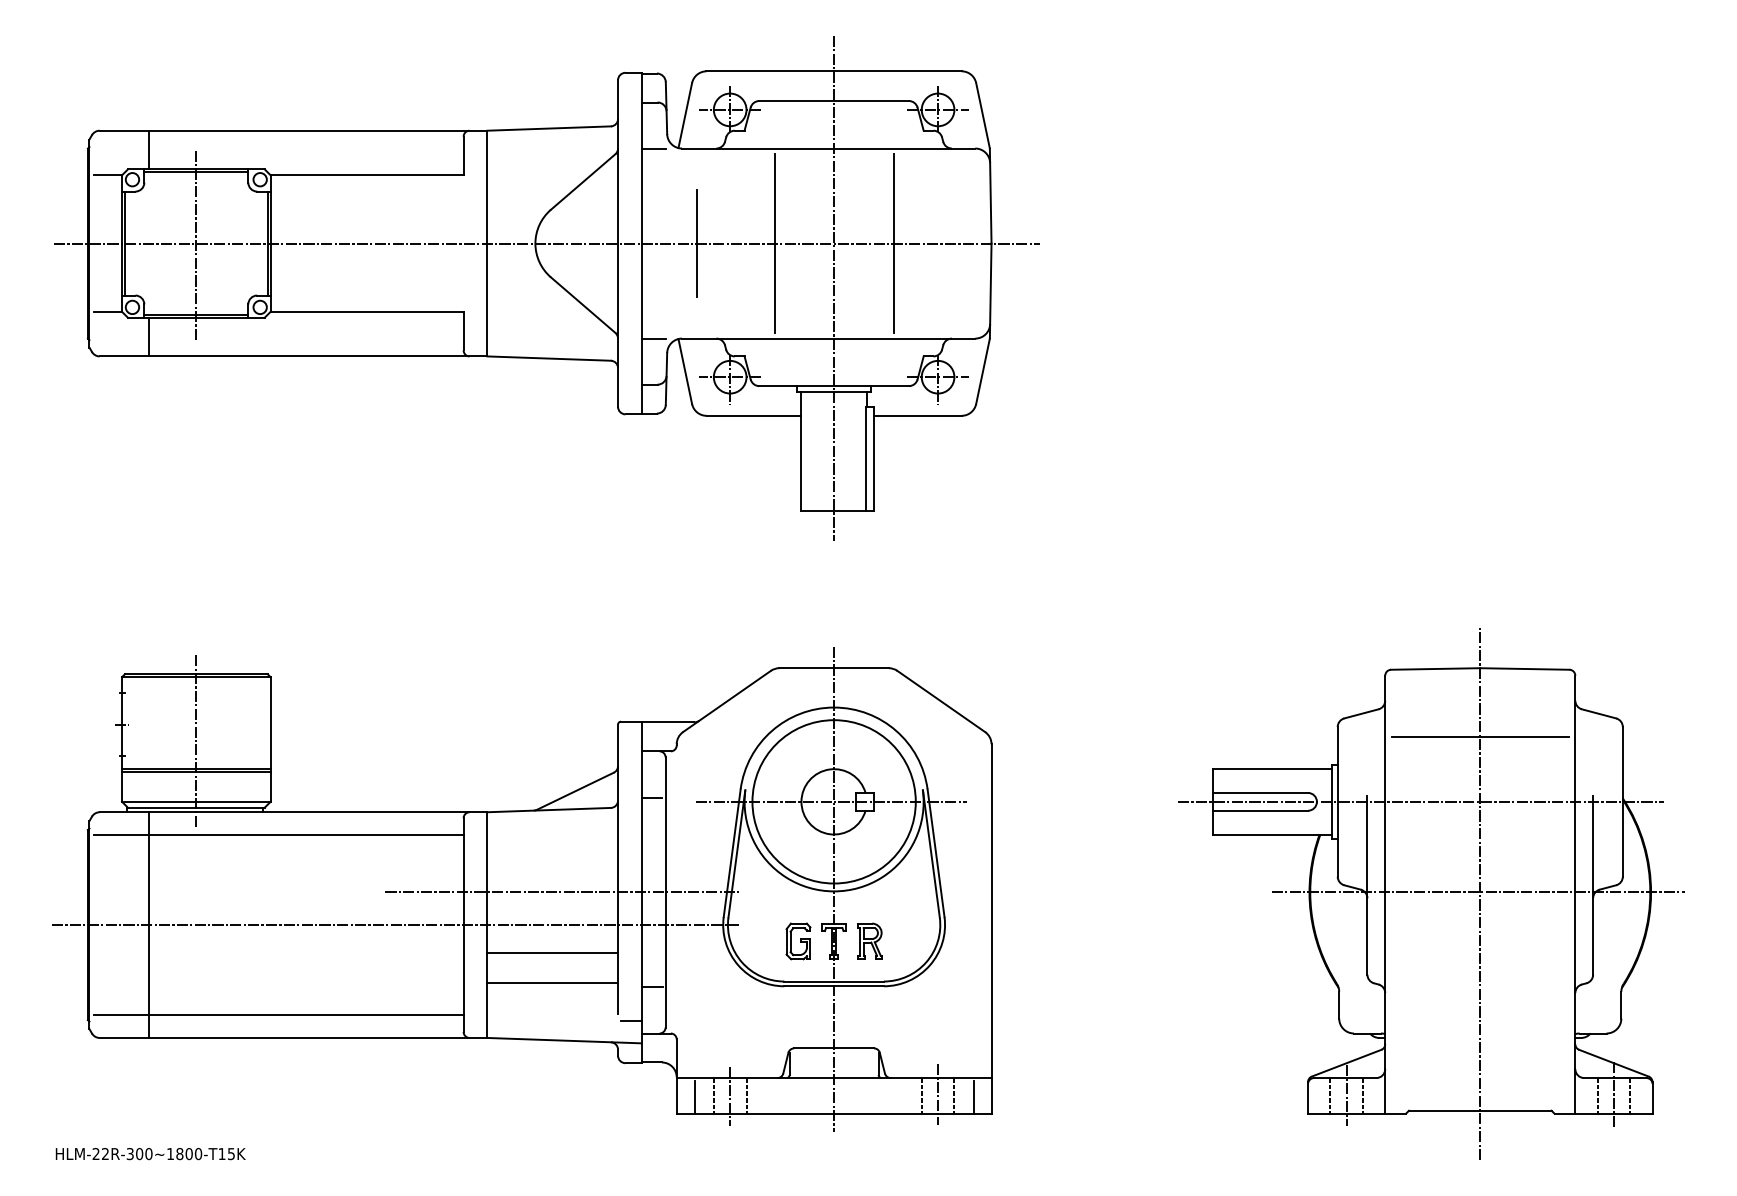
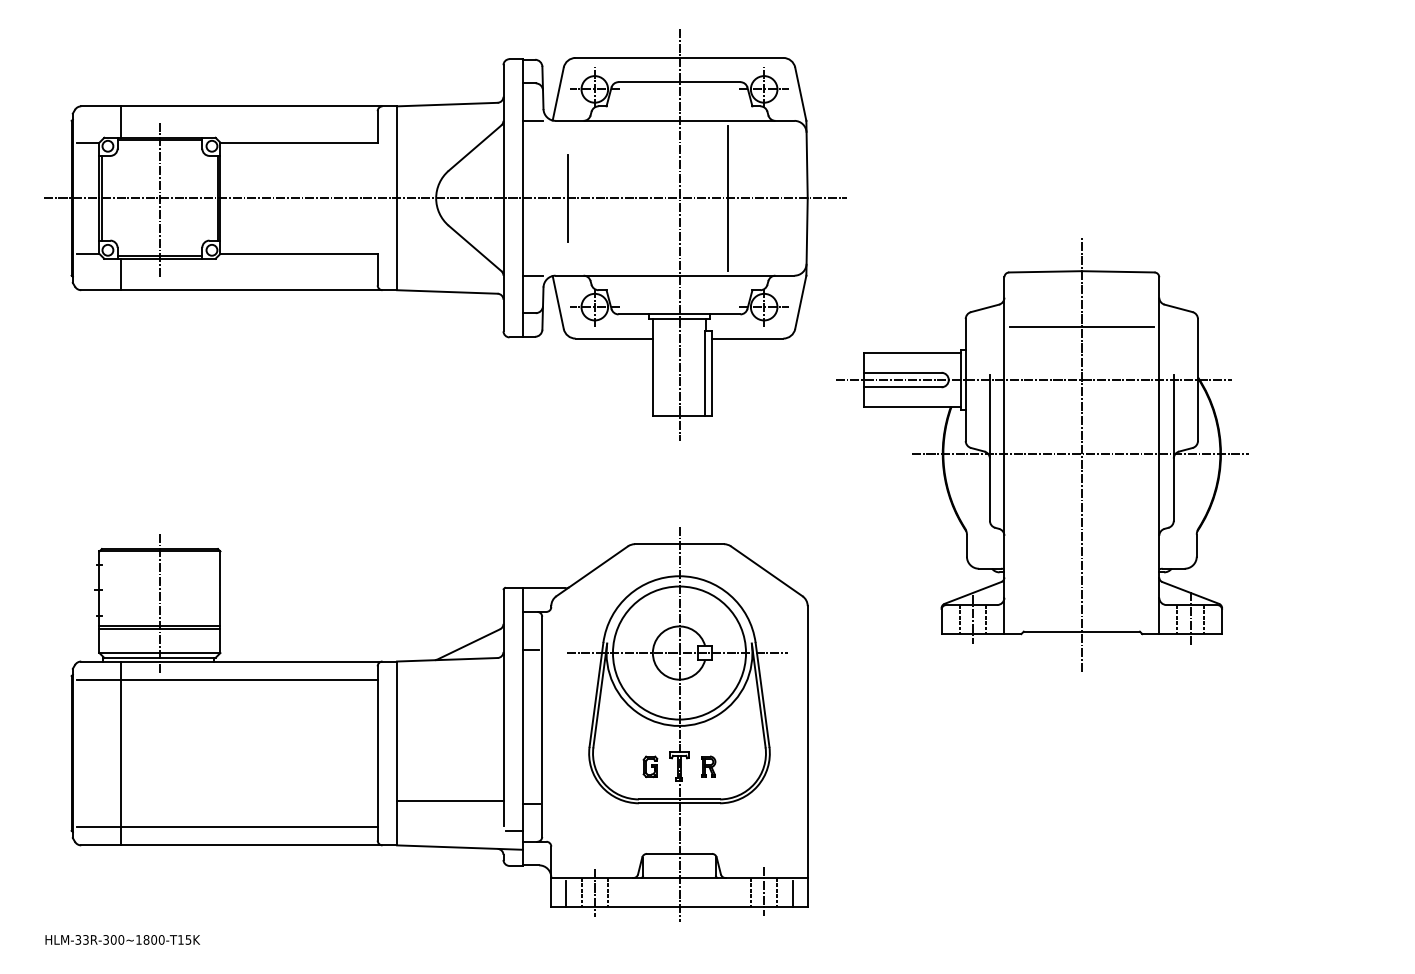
line: (775, 242) -> (631, 197), removed
line: (561, 892) -> (457, 726), removed
part: (1431, 893) -> (1042, 454), moved
line: (395, 925) -> (322, 753), removed
part: (798, 941) -> (650, 766), size x0.7
part: (869, 941) -> (708, 766), size x0.7
line: (553, 953) -> (450, 776), removed
text: (100, 1153) -> (81, 939), HLM-22R-300~1800-T15K -> HLM-33R-300~1800-T15K

